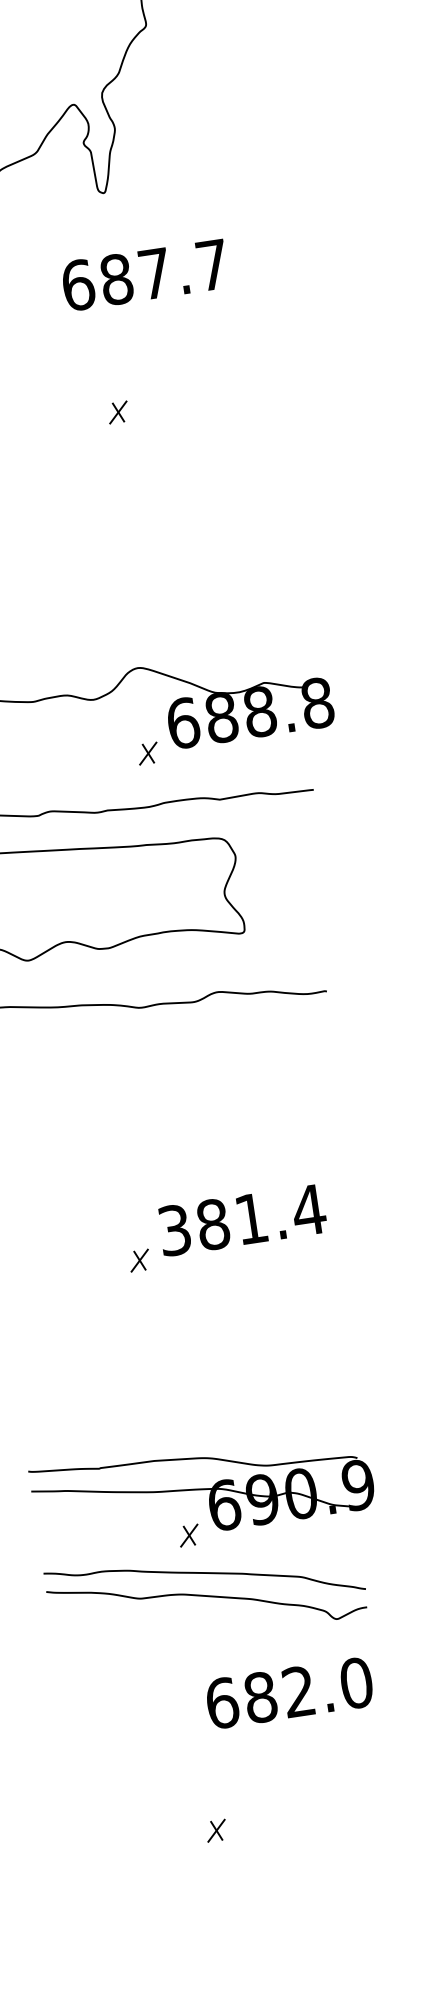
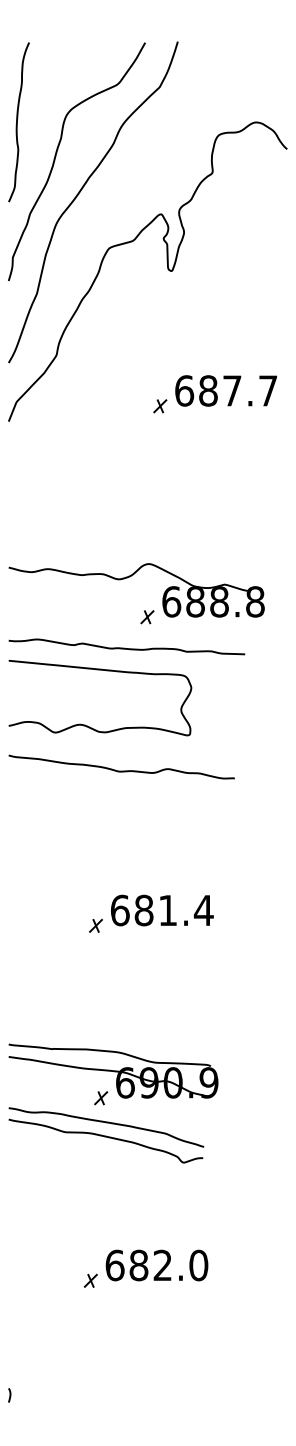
text: (143, 274) -> (225, 390), moved
text: (175, 1230) -> (120, 910), 381.4 -> 681.4
text: (288, 1693) -> (156, 1265), moved

